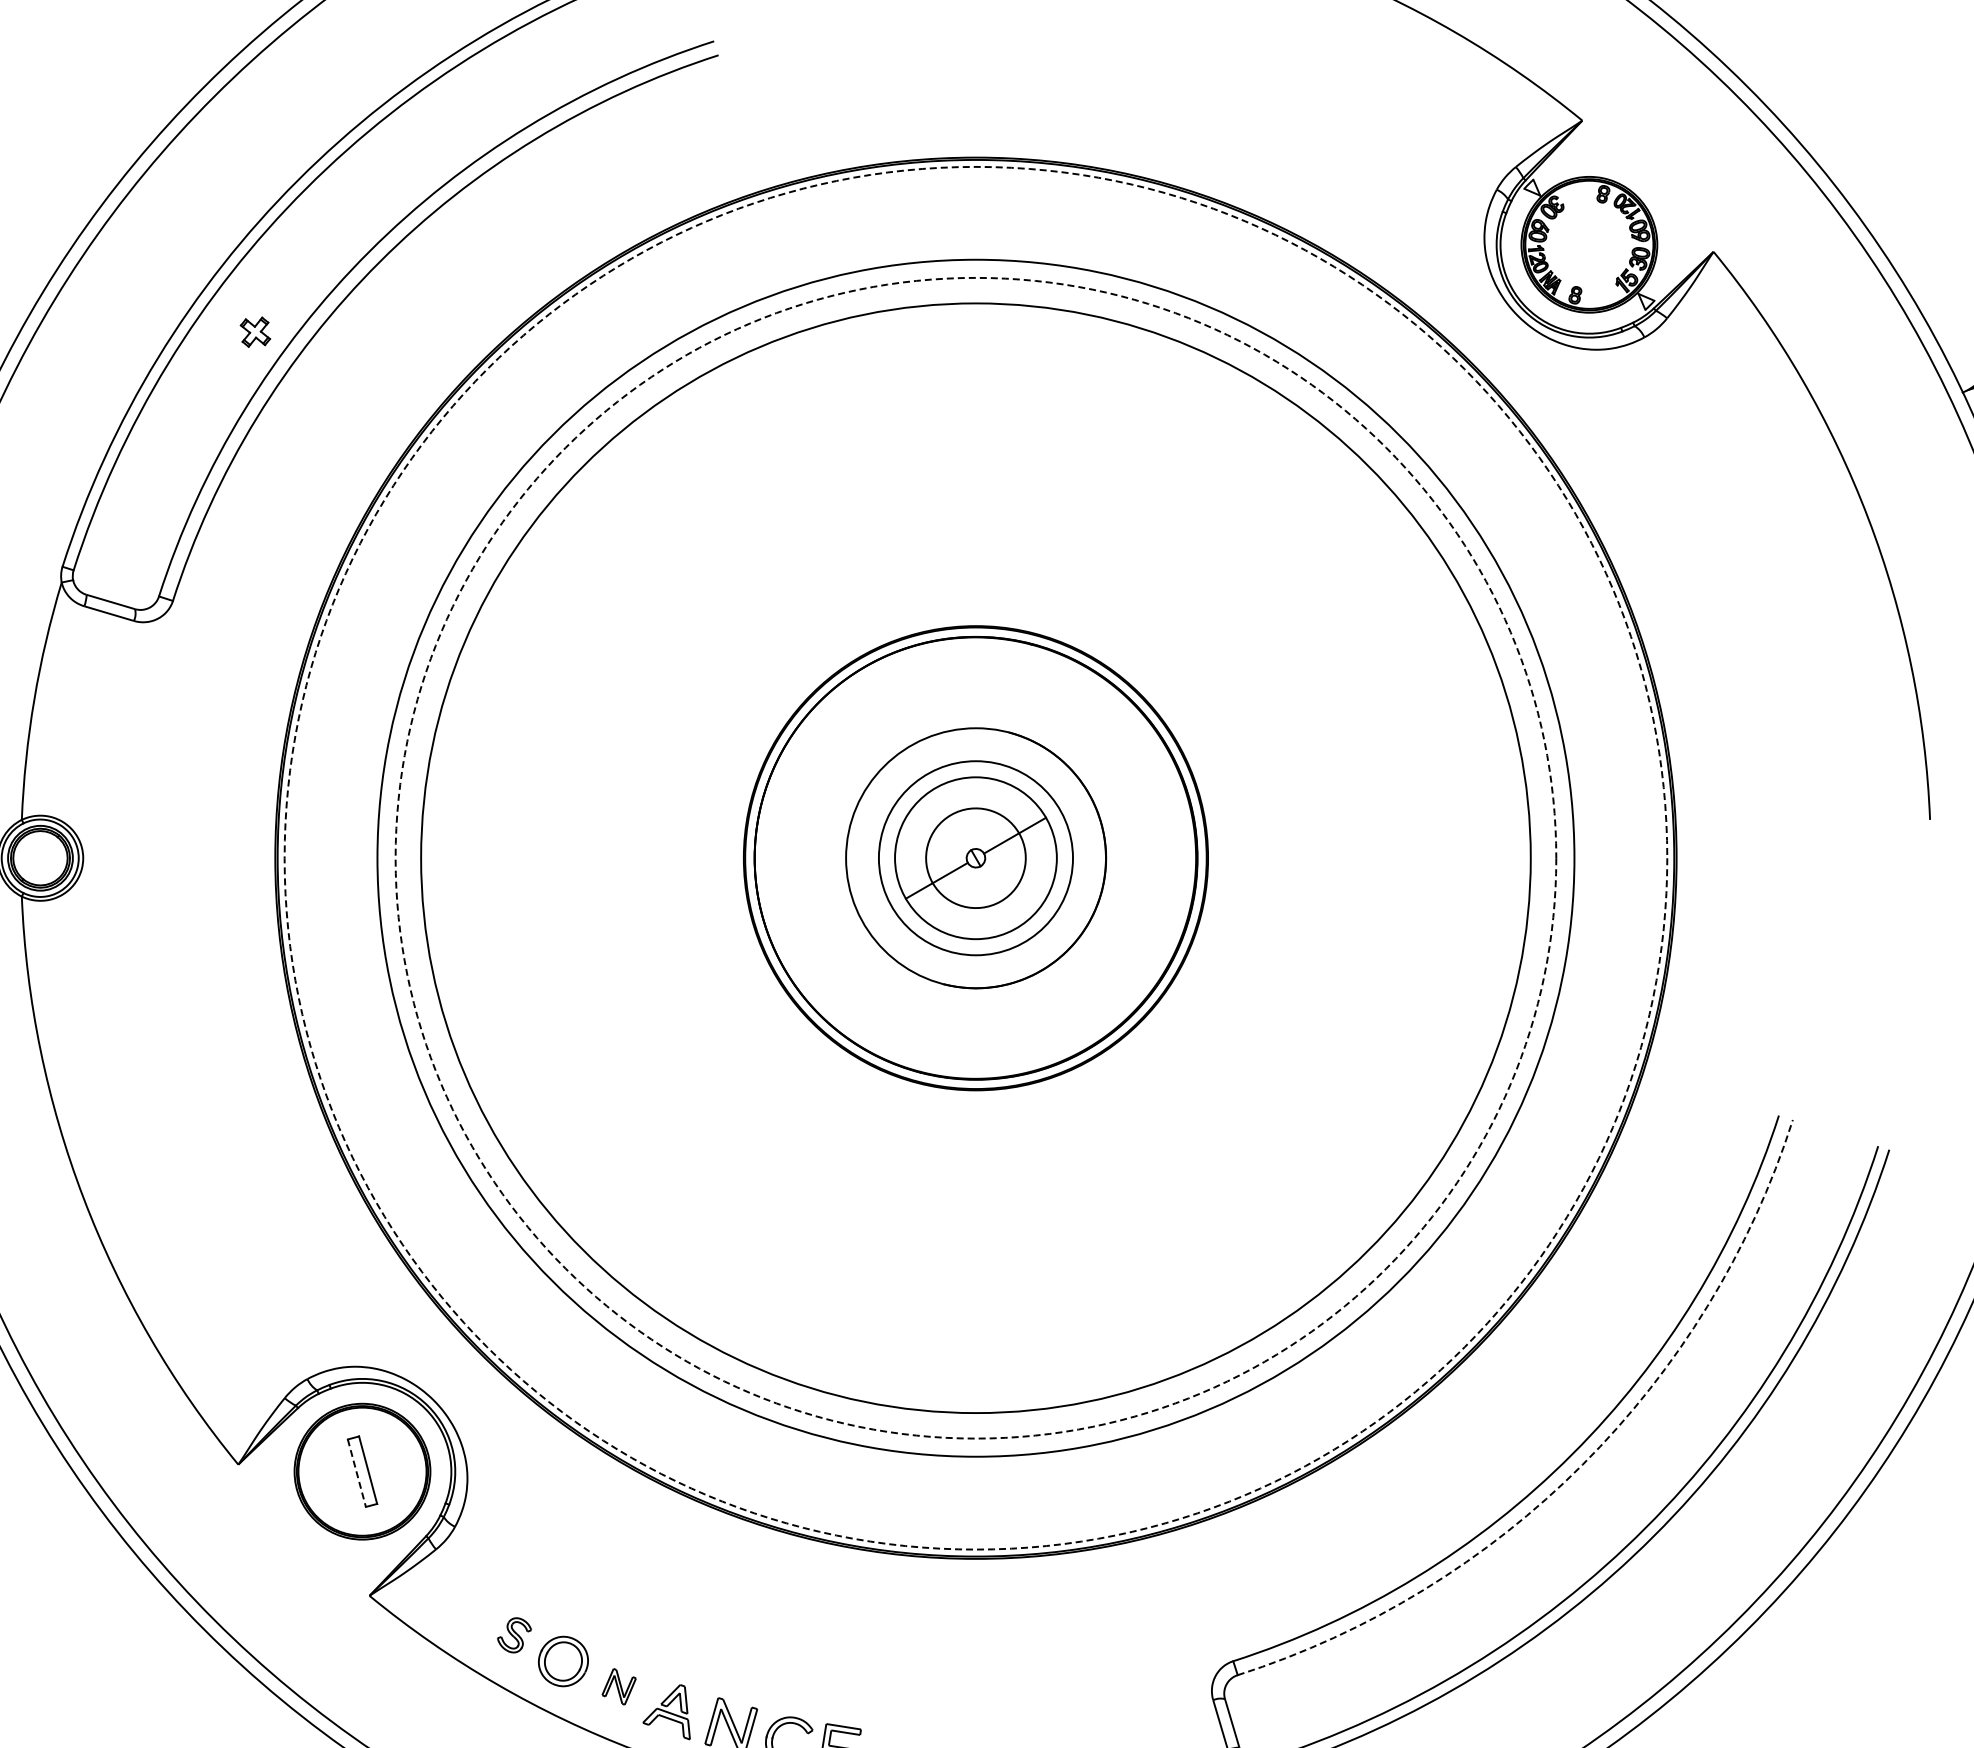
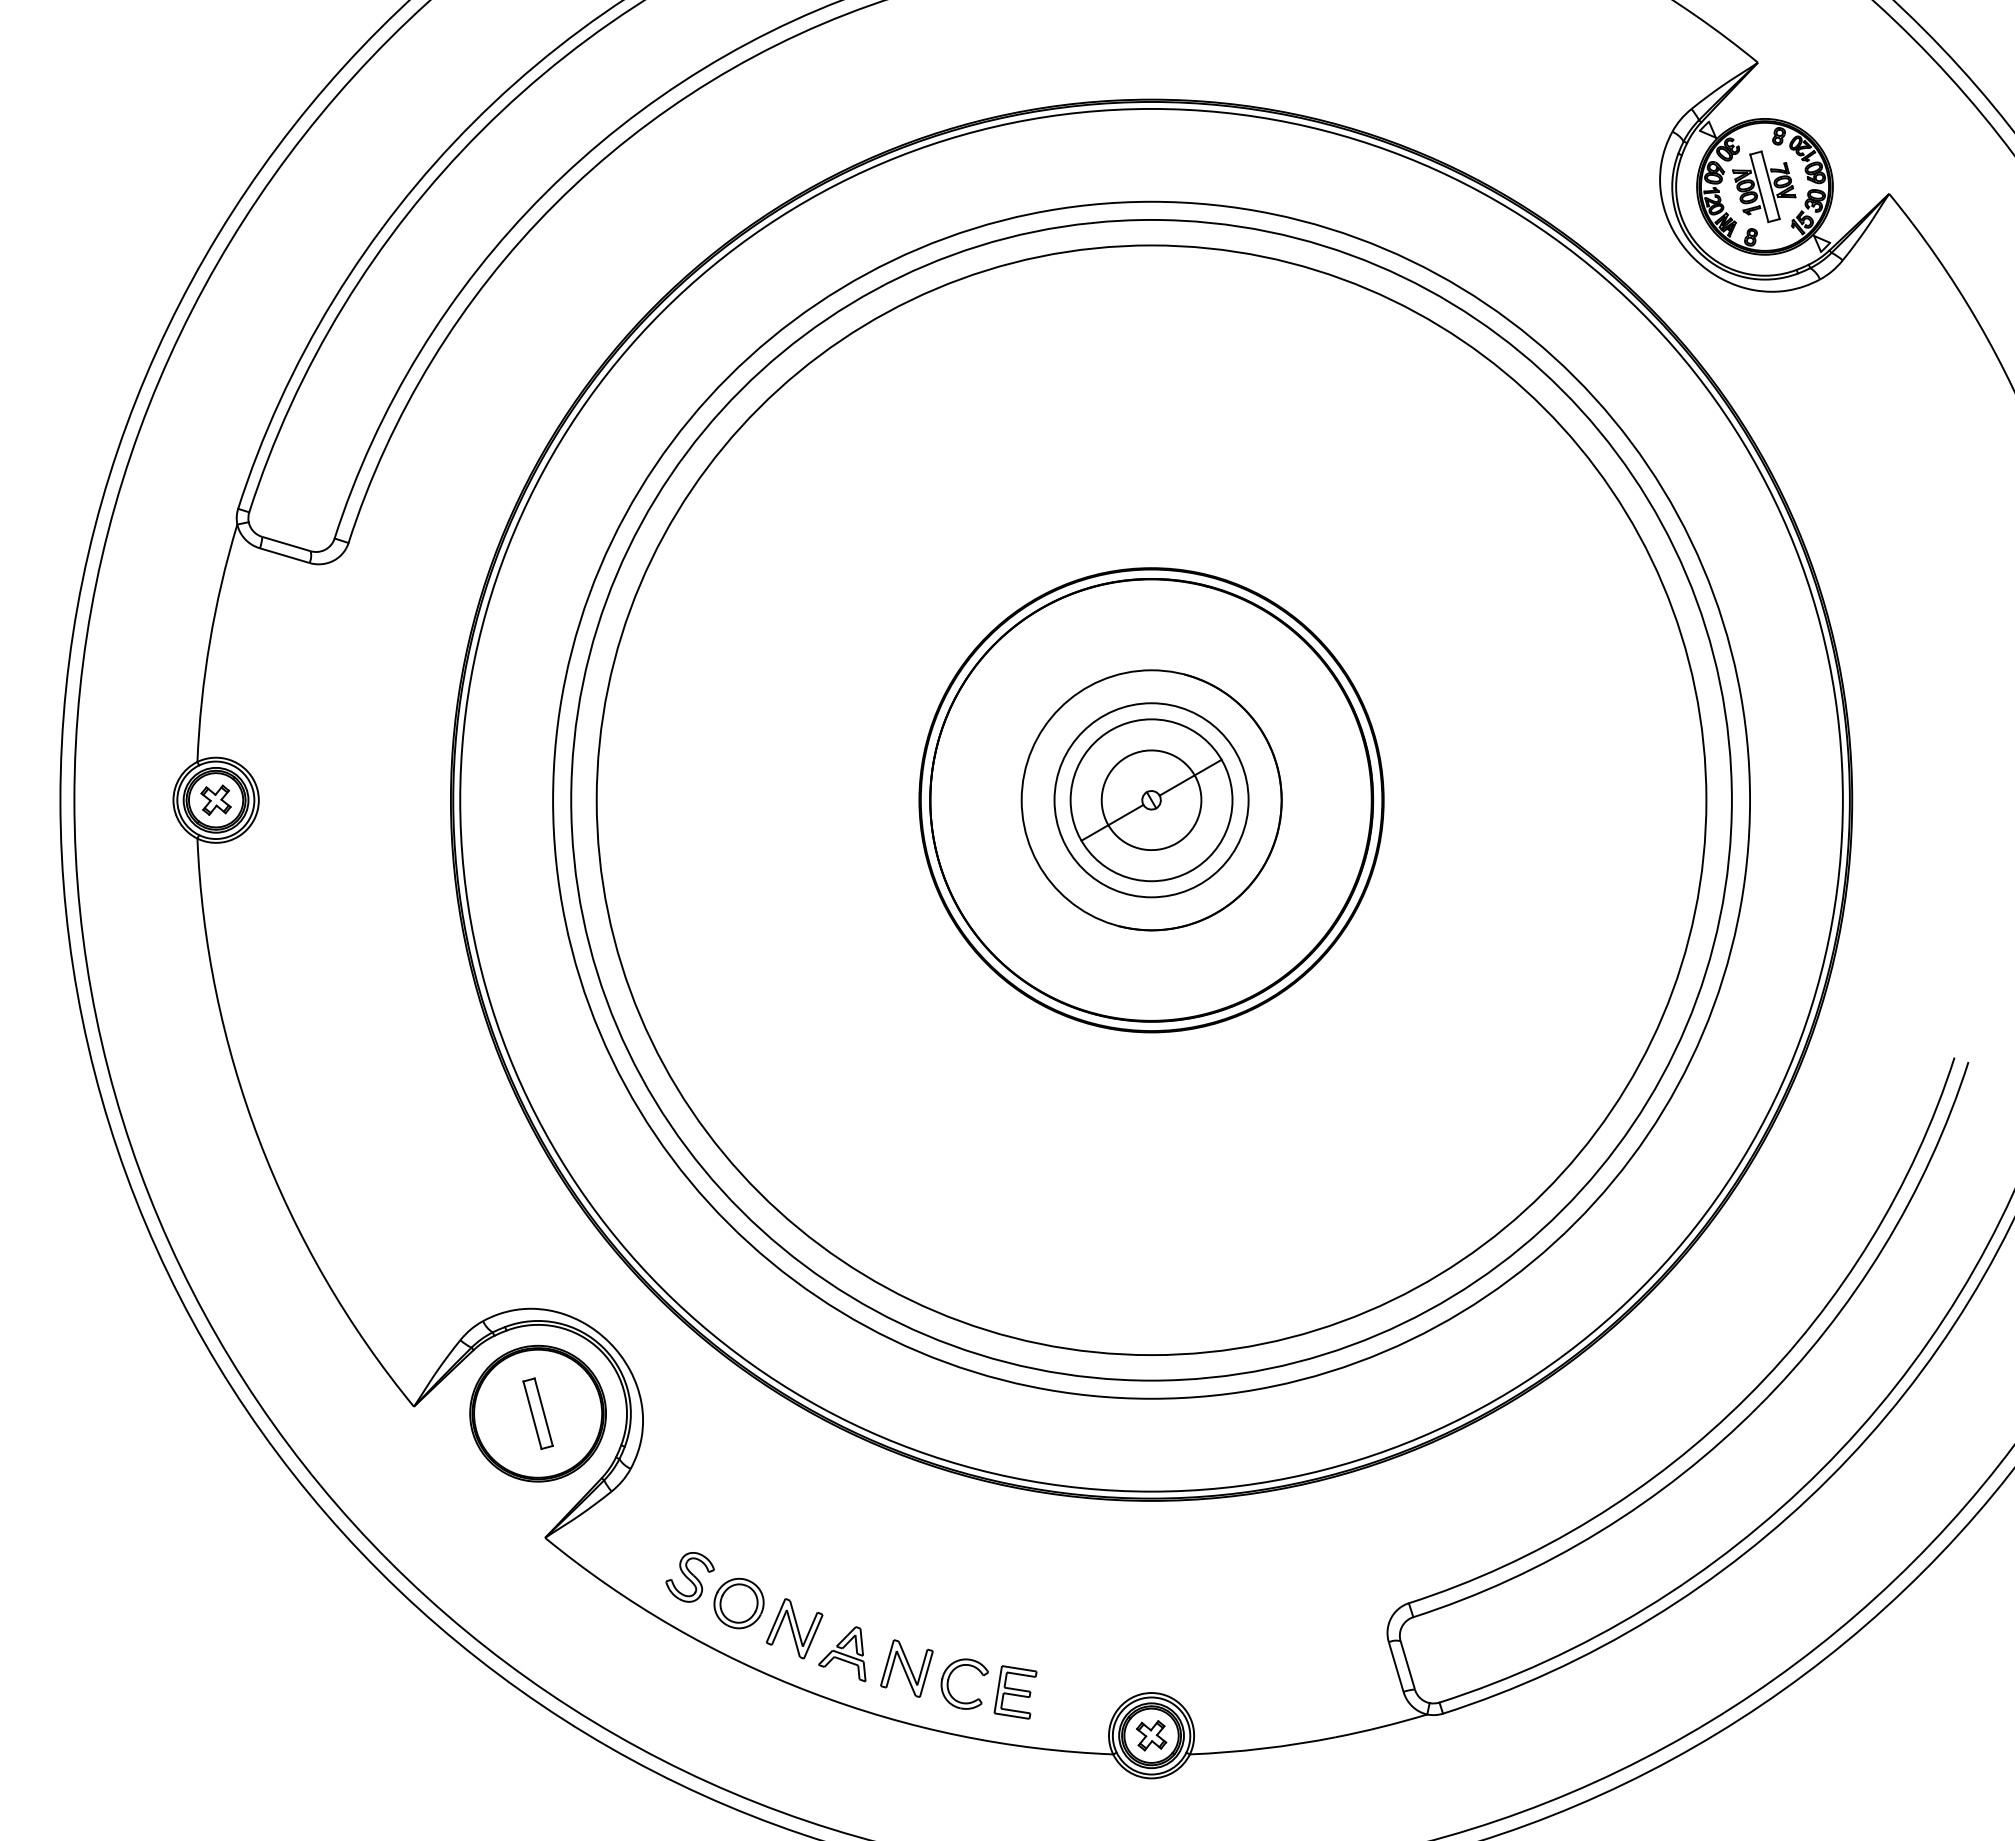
part: (1588, 244) -> (1764, 186), added
part: (254, 331) -> (215, 799), moved
circle: (975, 857) -> (1151, 799), dashed -> solid
circle: (975, 857) -> (1151, 799), dashed -> solid
arc: (1582, 1464) -> (1758, 1406), dashed -> solid
line: (356, 1473) -> (532, 1415), dashed -> solid
part: (513, 1635) -> (689, 1577), size x1.43
part: (618, 1686) -> (794, 1628), size x1.67

